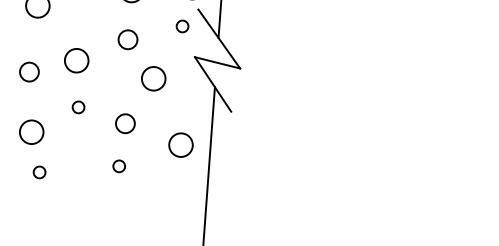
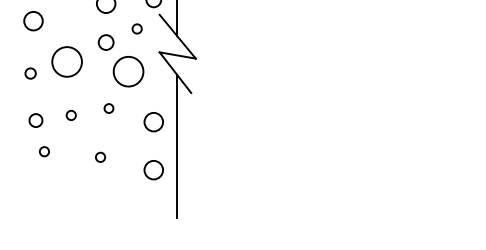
circle: (181, 25) -> (136, 28), moved
circle: (75, 60) -> (66, 61), size x1.6
circle: (29, 71) -> (30, 73), size x0.7
circle: (153, 78) -> (128, 71), size x1.6
circle: (77, 107) -> (70, 115), moved
circle: (124, 123) -> (108, 108), size x0.6
circle: (31, 132) -> (35, 120), size x0.7
circle: (119, 165) -> (100, 156), moved
circle: (176, 206) -> (153, 170), added

